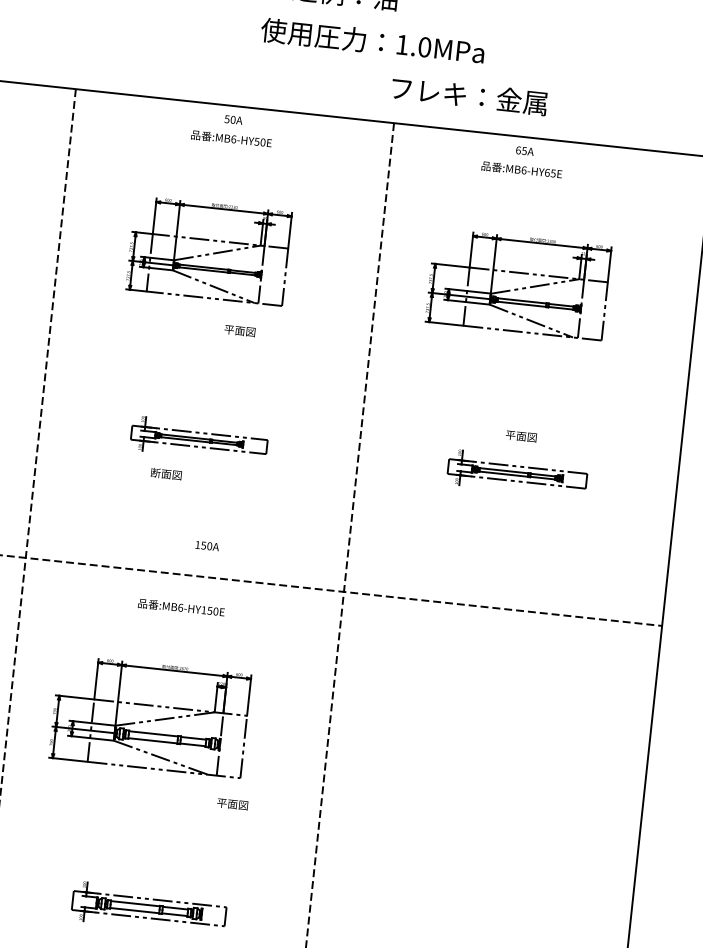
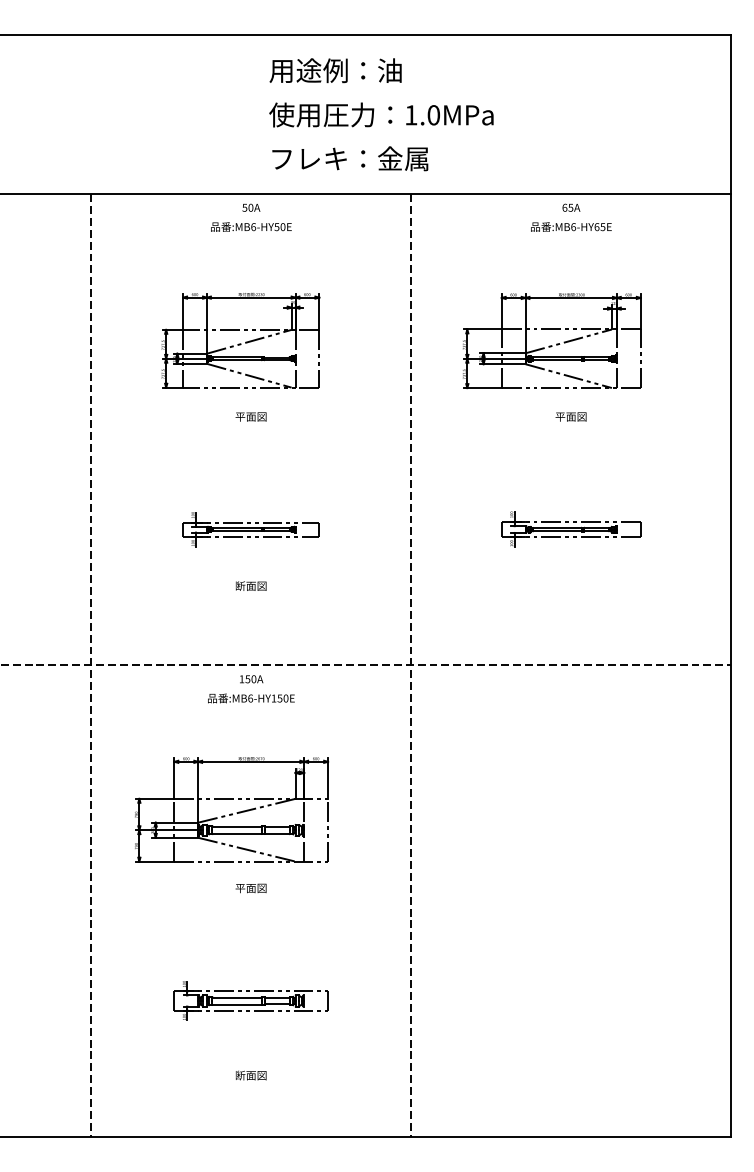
text: (469, 95) -> (350, 158), moved
text: (525, 150) -> (571, 207), moved
text: (522, 169) -> (571, 226), moved
text: (239, 330) -> (250, 416), moved
text: (520, 435) -> (570, 416), moved
text: (166, 473) -> (251, 585), moved
text: (207, 546) -> (251, 679), moved
text: (232, 804) -> (250, 888), moved

